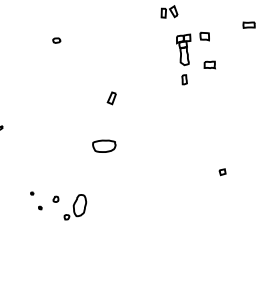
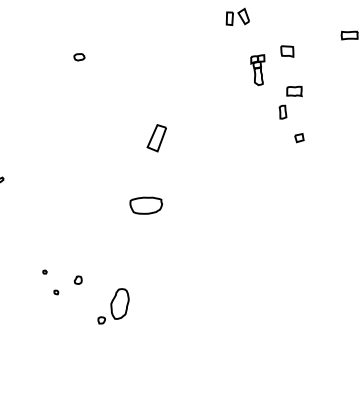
part: (183, 49) -> (257, 69), size x0.7
part: (184, 79) -> (282, 111), moved
part: (111, 98) -> (156, 138), size x1.6
part: (222, 172) -> (299, 138), moved
part: (75, 207) -> (113, 306), moved

